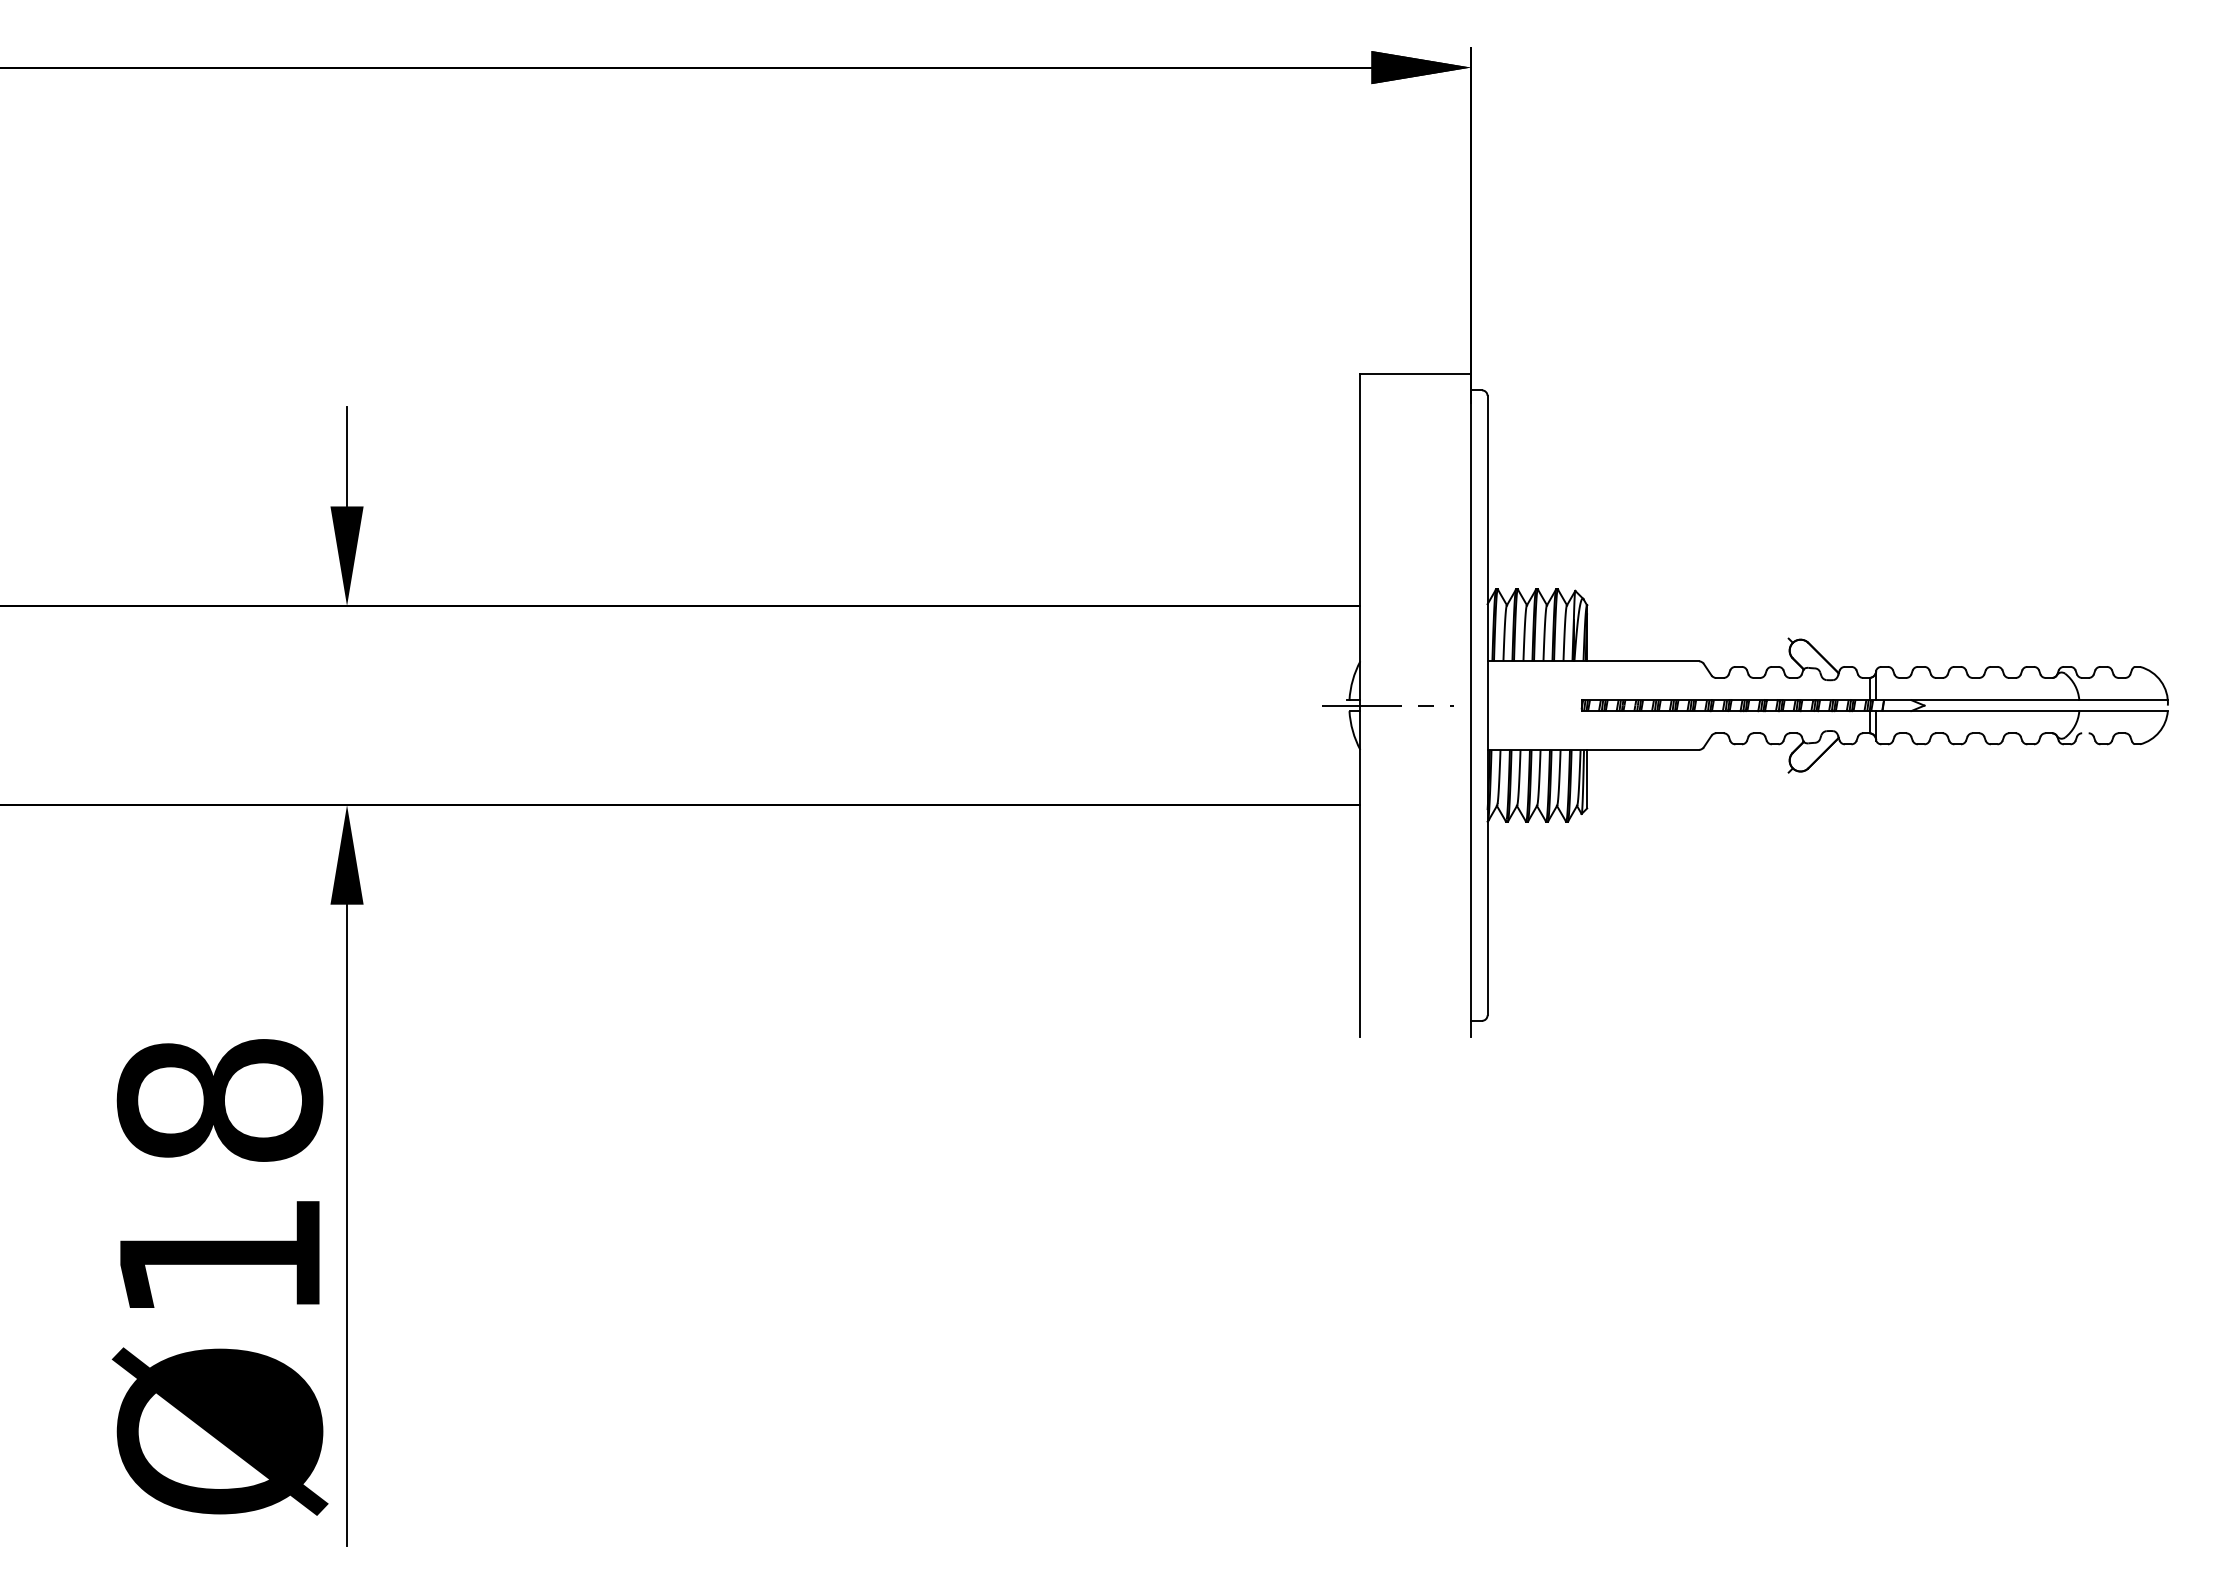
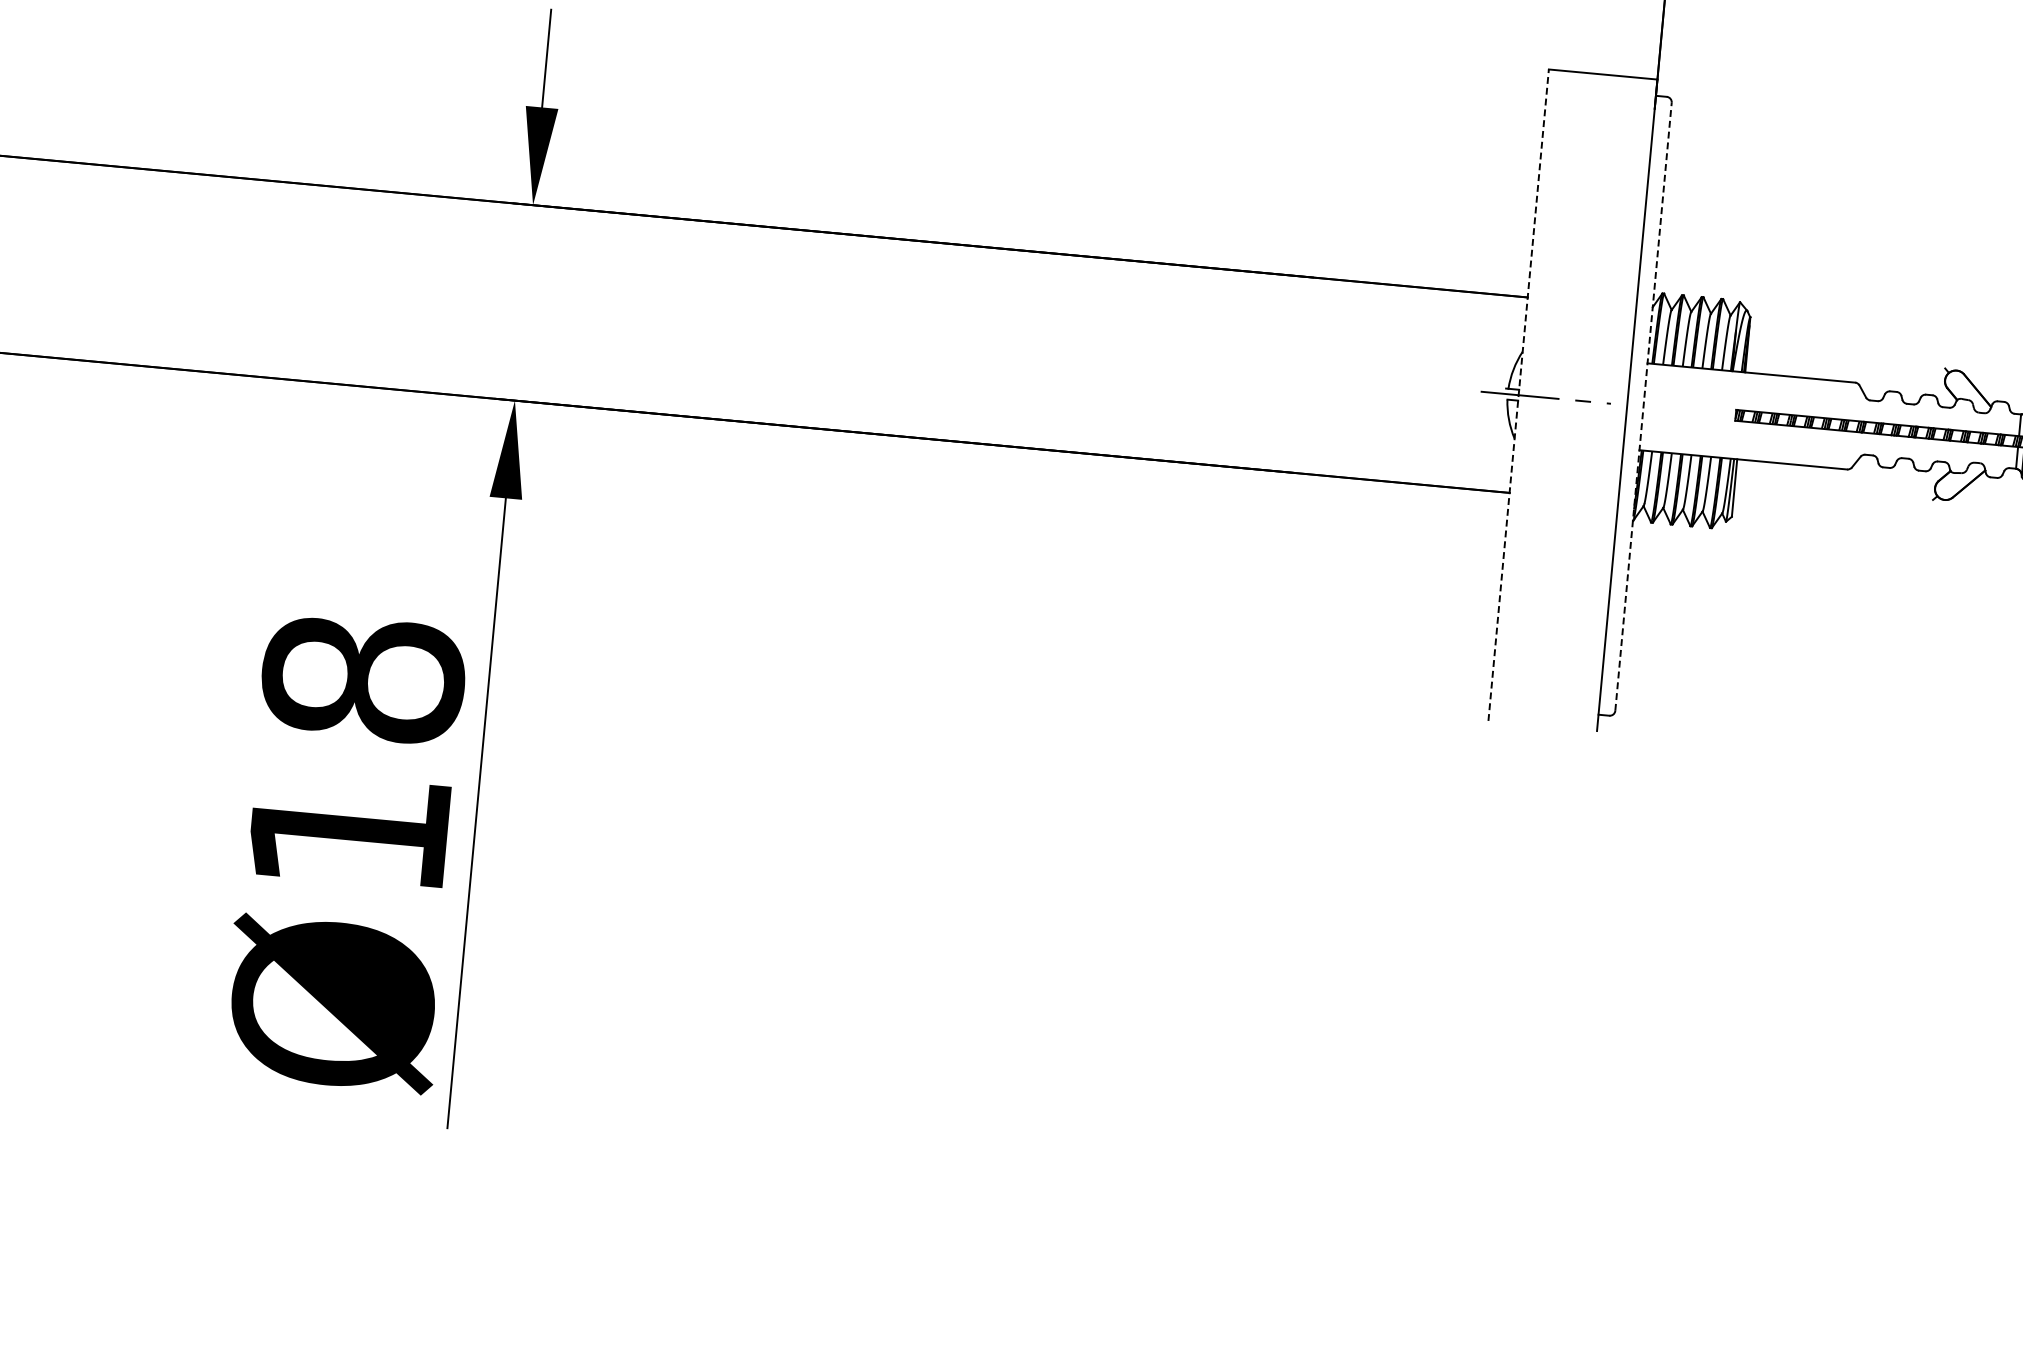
line: (1360, 705) -> (1518, 395), solid -> dashed
line: (1487, 705) -> (1643, 406), solid -> dashed

